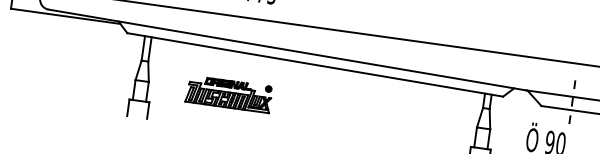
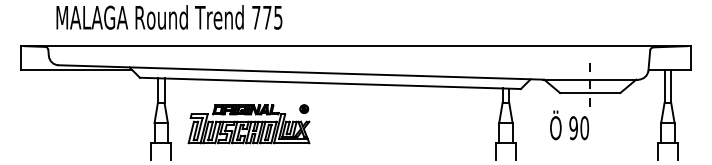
part: (228, 94) -> (248, 124), size x1.43

